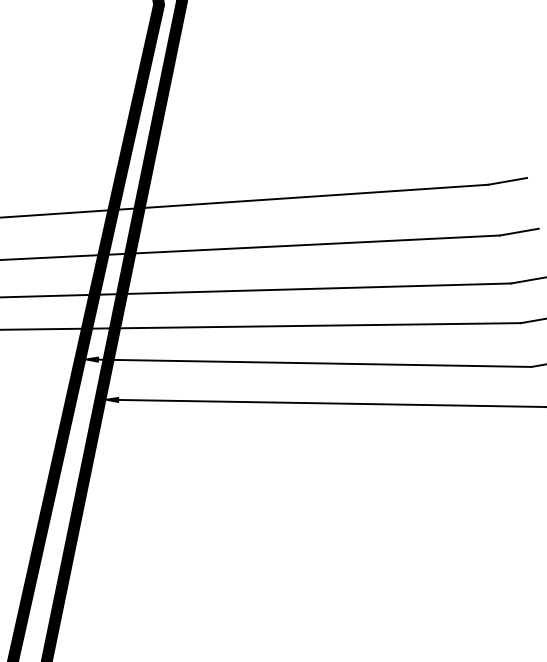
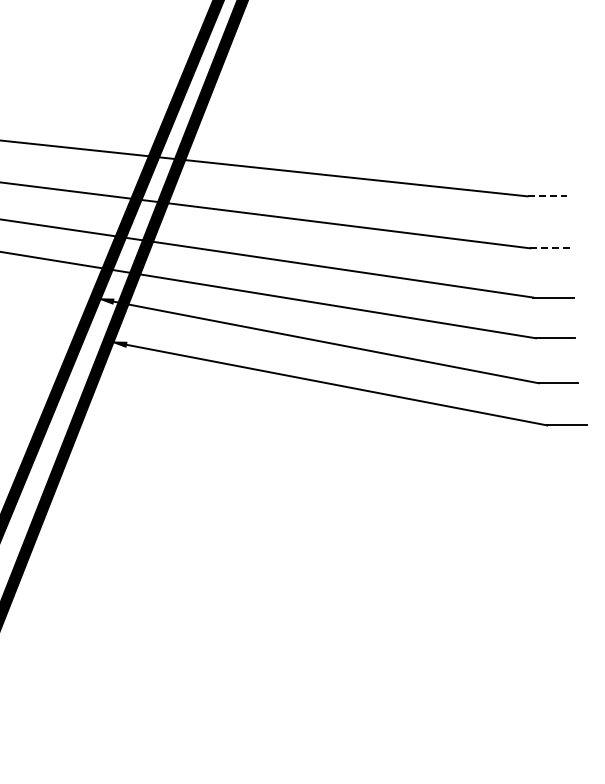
line: (507, 181) -> (547, 196), solid -> dashed
line: (519, 232) -> (550, 248), solid -> dashed

